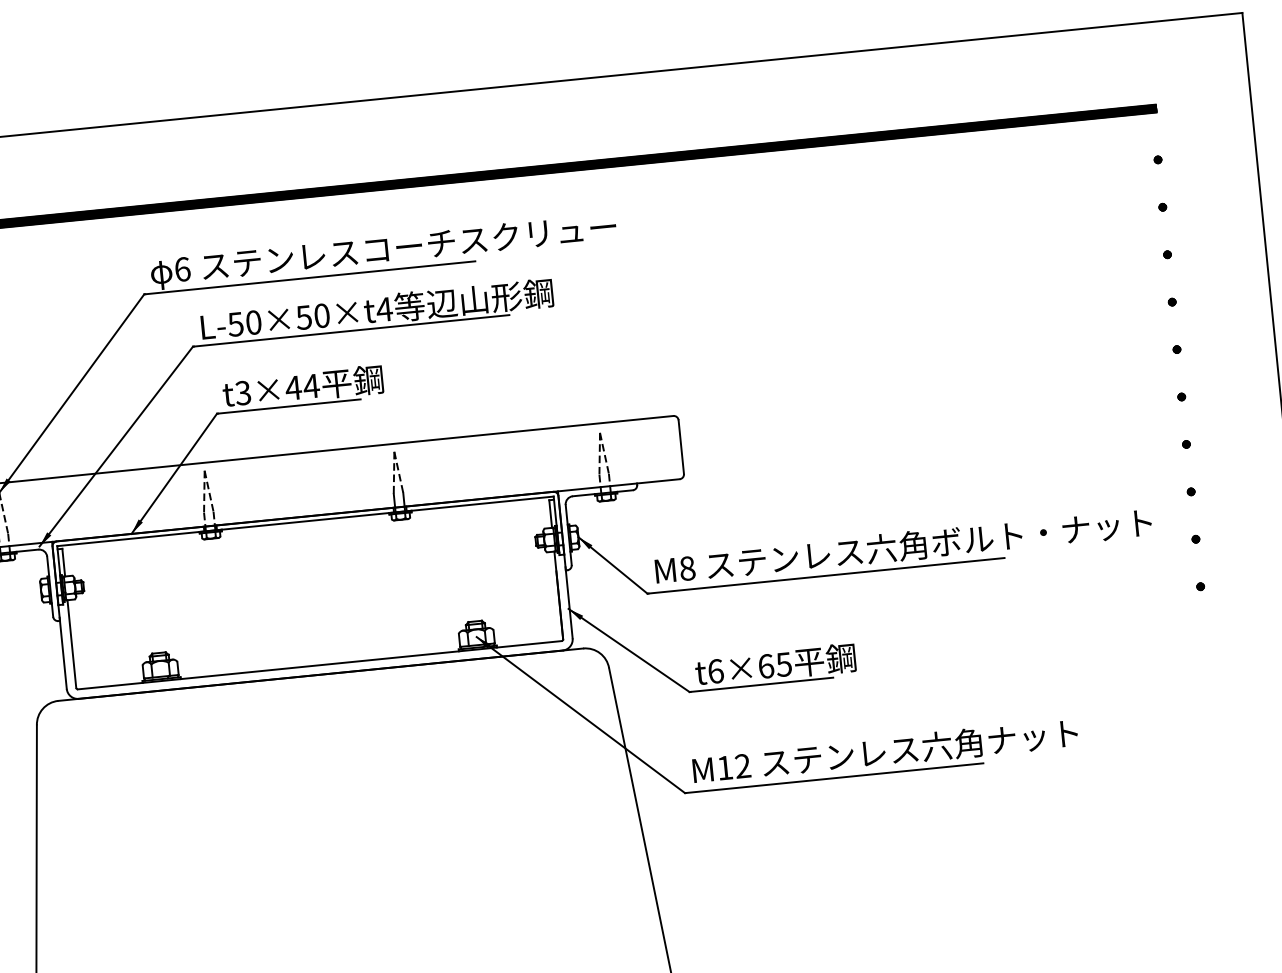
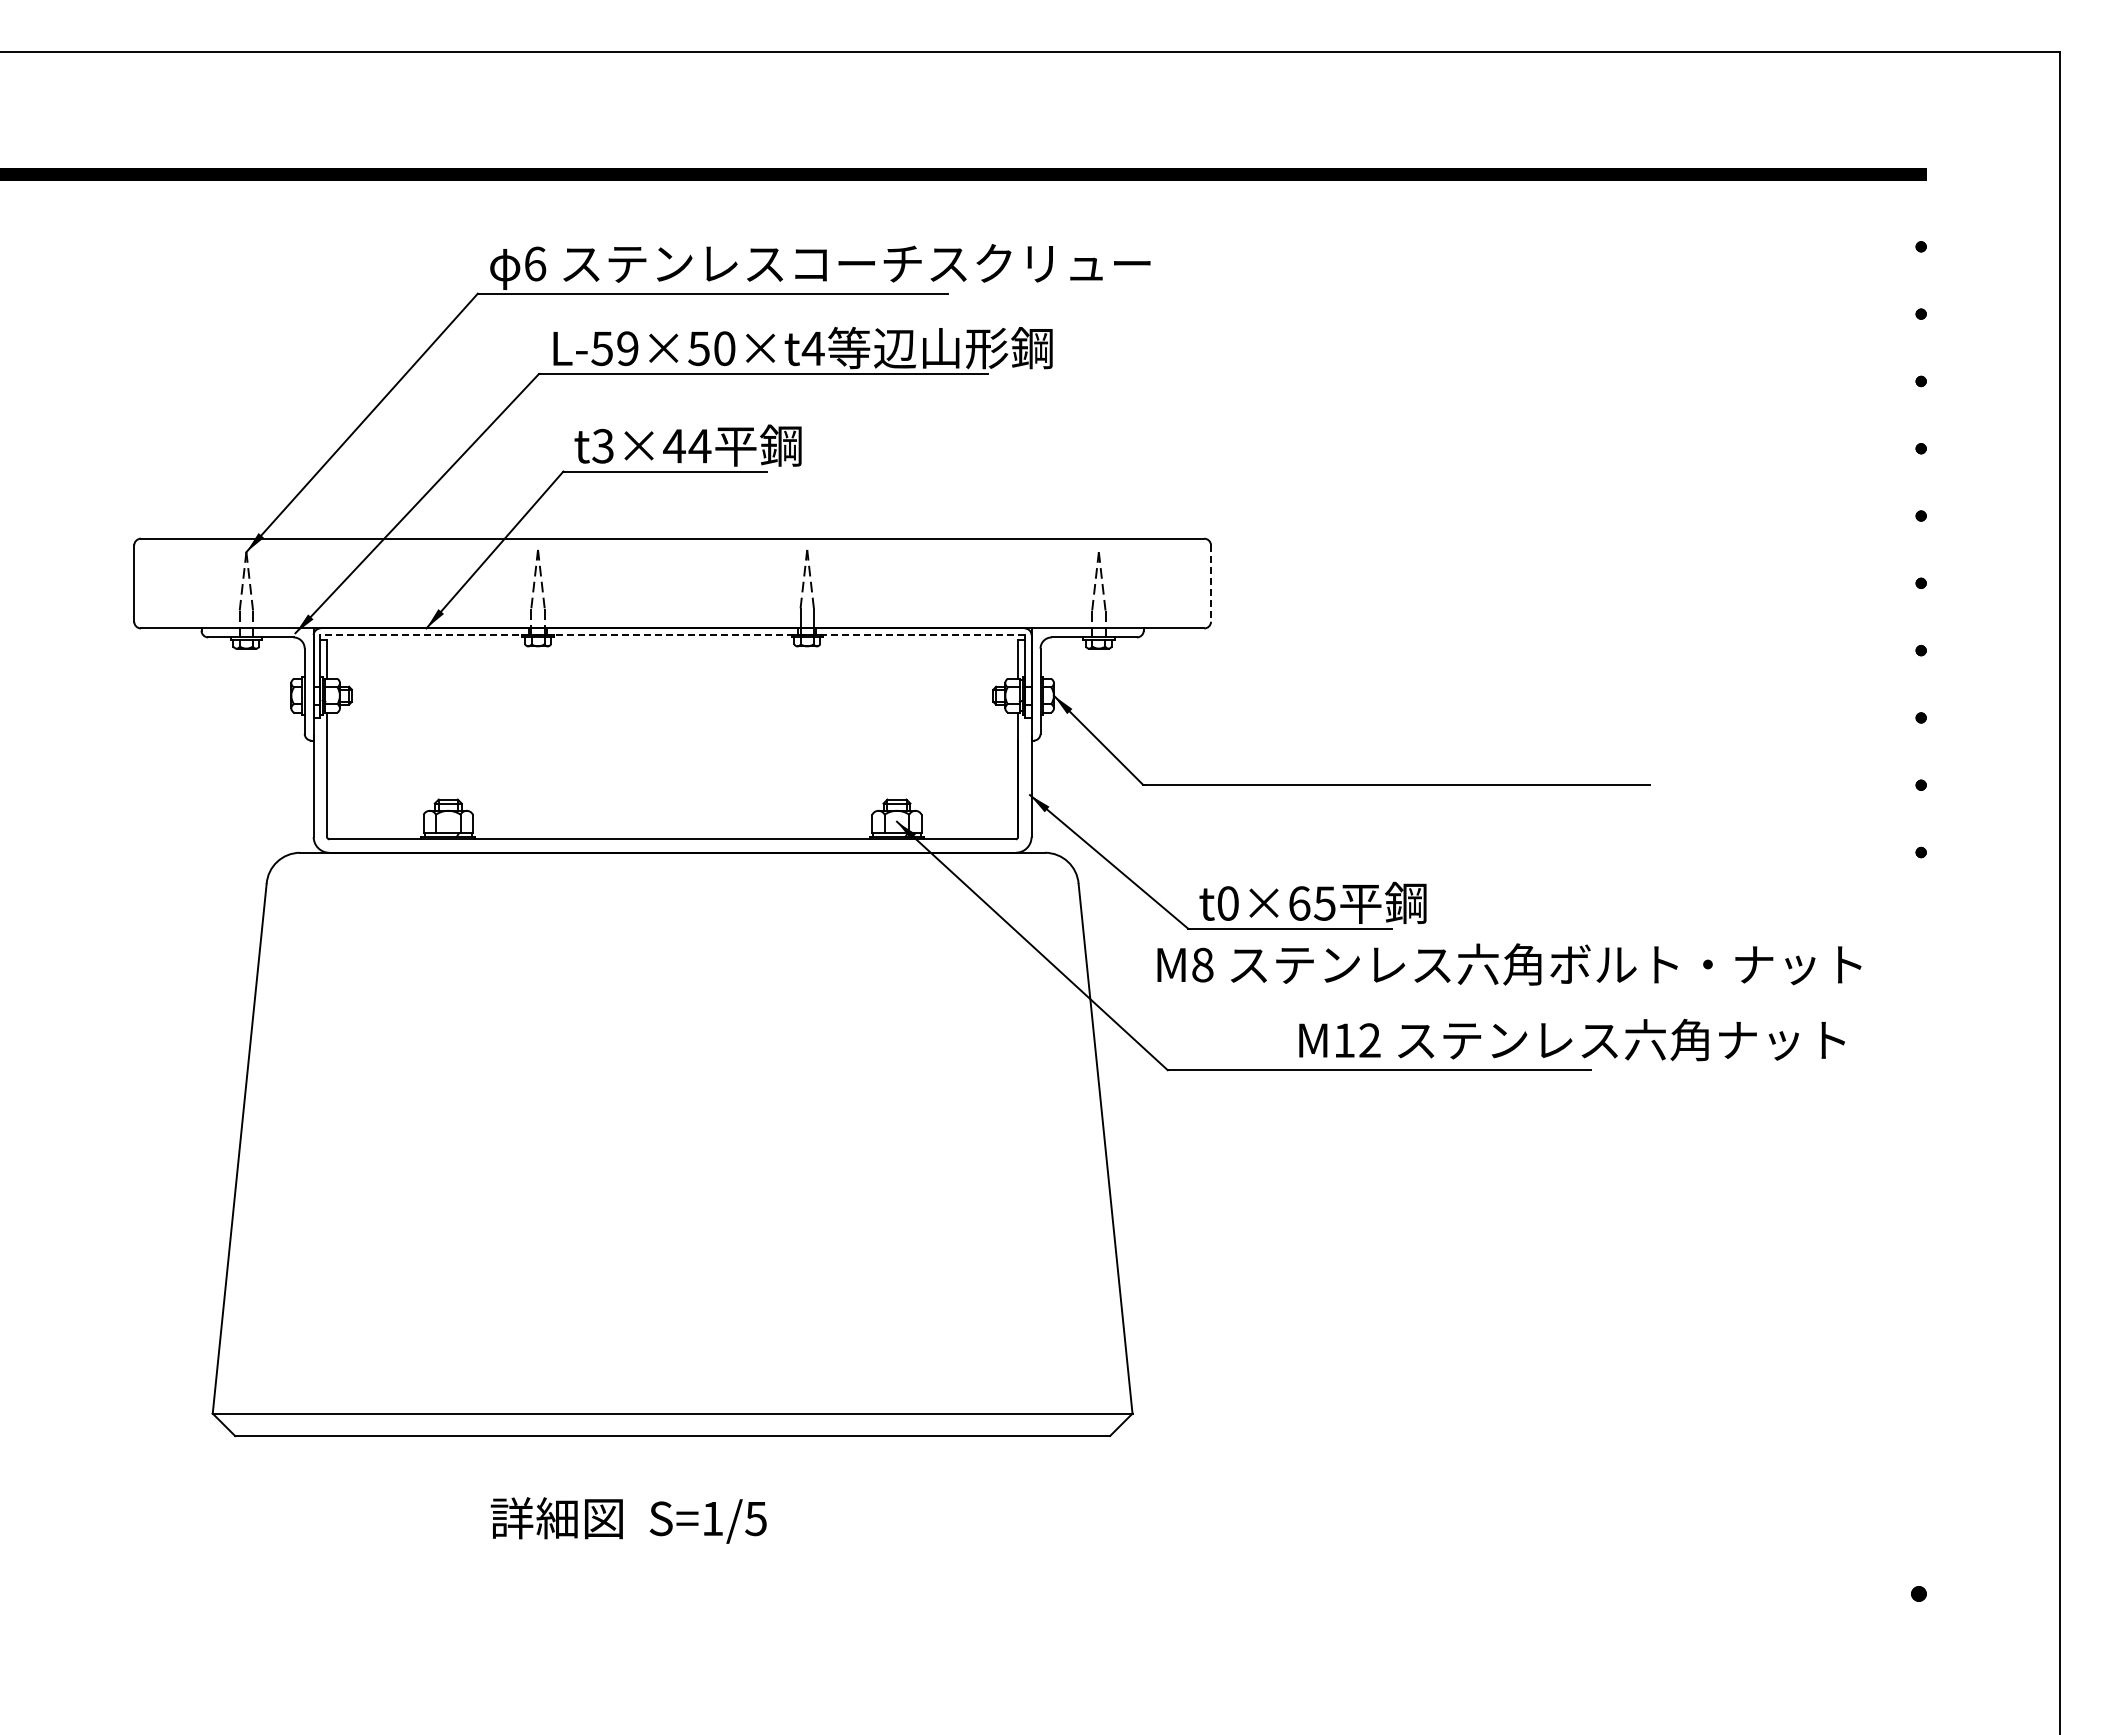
text: (253, 322) -> (627, 348), L-50×50×t4 -> L-59×50×t4
line: (681, 447) -> (1211, 584), solid -> dashed
line: (305, 521) -> (672, 635), solid -> dashed
text: (903, 546) -> (1509, 964), moved
text: (715, 671) -> (1227, 903), t6×65 -> t0×65
text: (884, 751) -> (1571, 1039), moved

